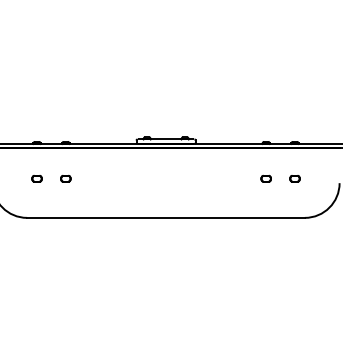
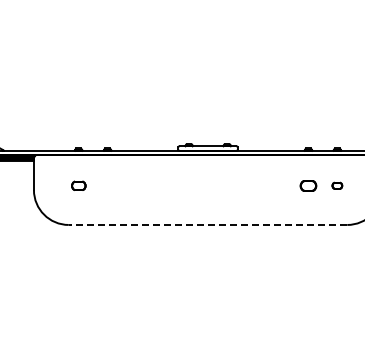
part: (36, 178) -> (78, 185), size x1.4
part: (65, 178) -> (107, 185), removed
part: (266, 178) -> (308, 185), size x1.6
line: (165, 217) -> (207, 224), solid -> dashed

